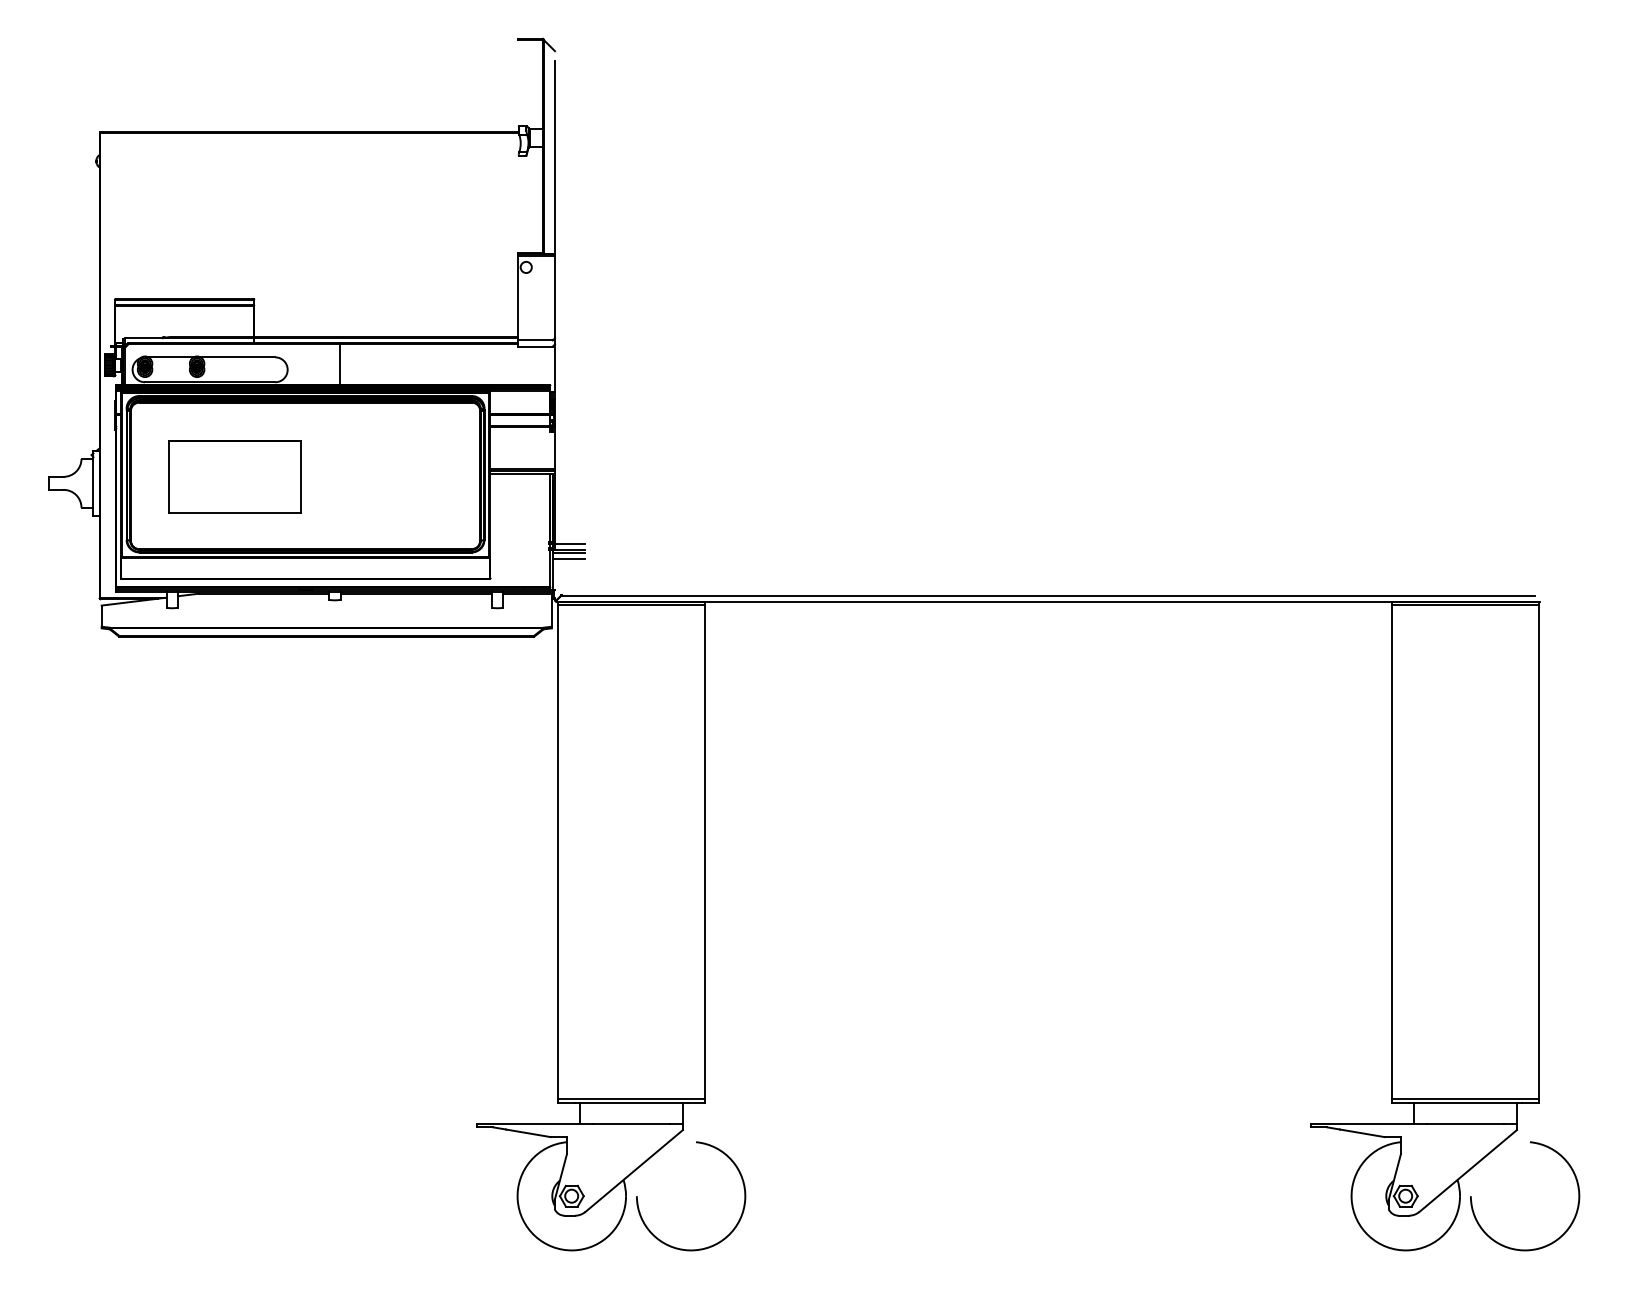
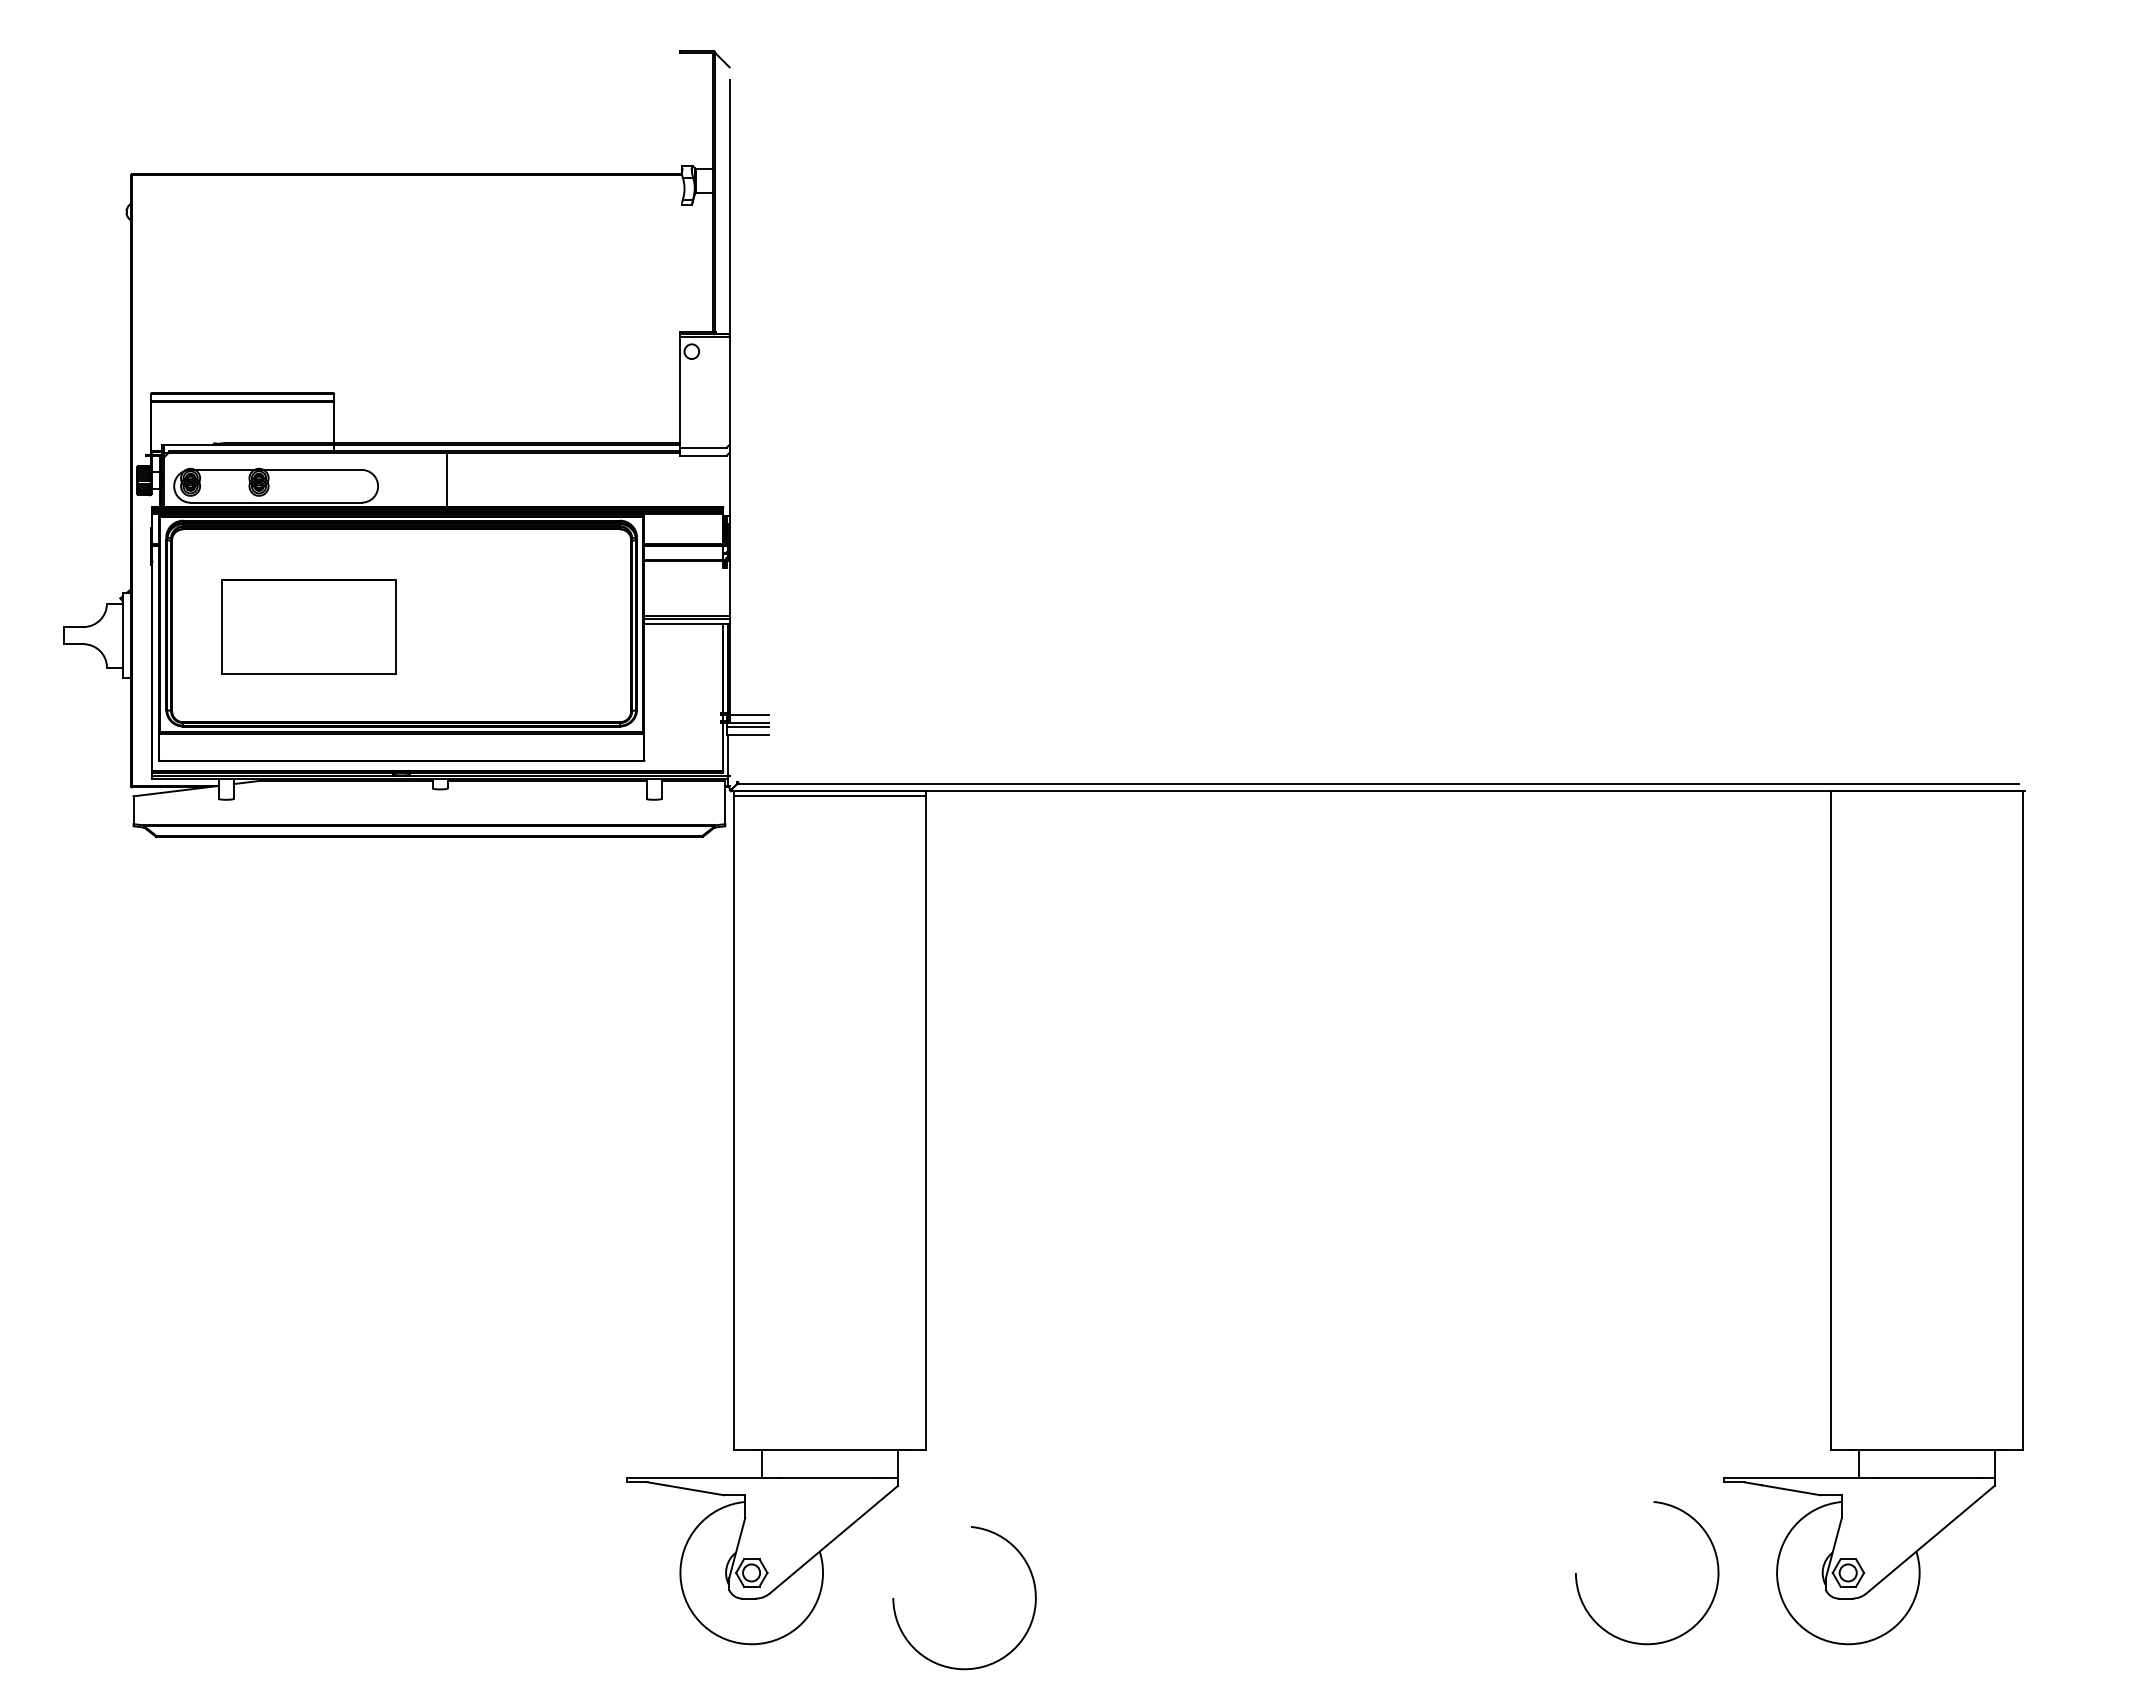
line: (1465, 604) -> (1926, 795), removed
line: (630, 1098) -> (829, 1444), removed
line: (1465, 1098) -> (1926, 1444), removed
arc: (1561, 1235) -> (1694, 1624), moved
arc: (680, 1248) -> (950, 1666), moved

